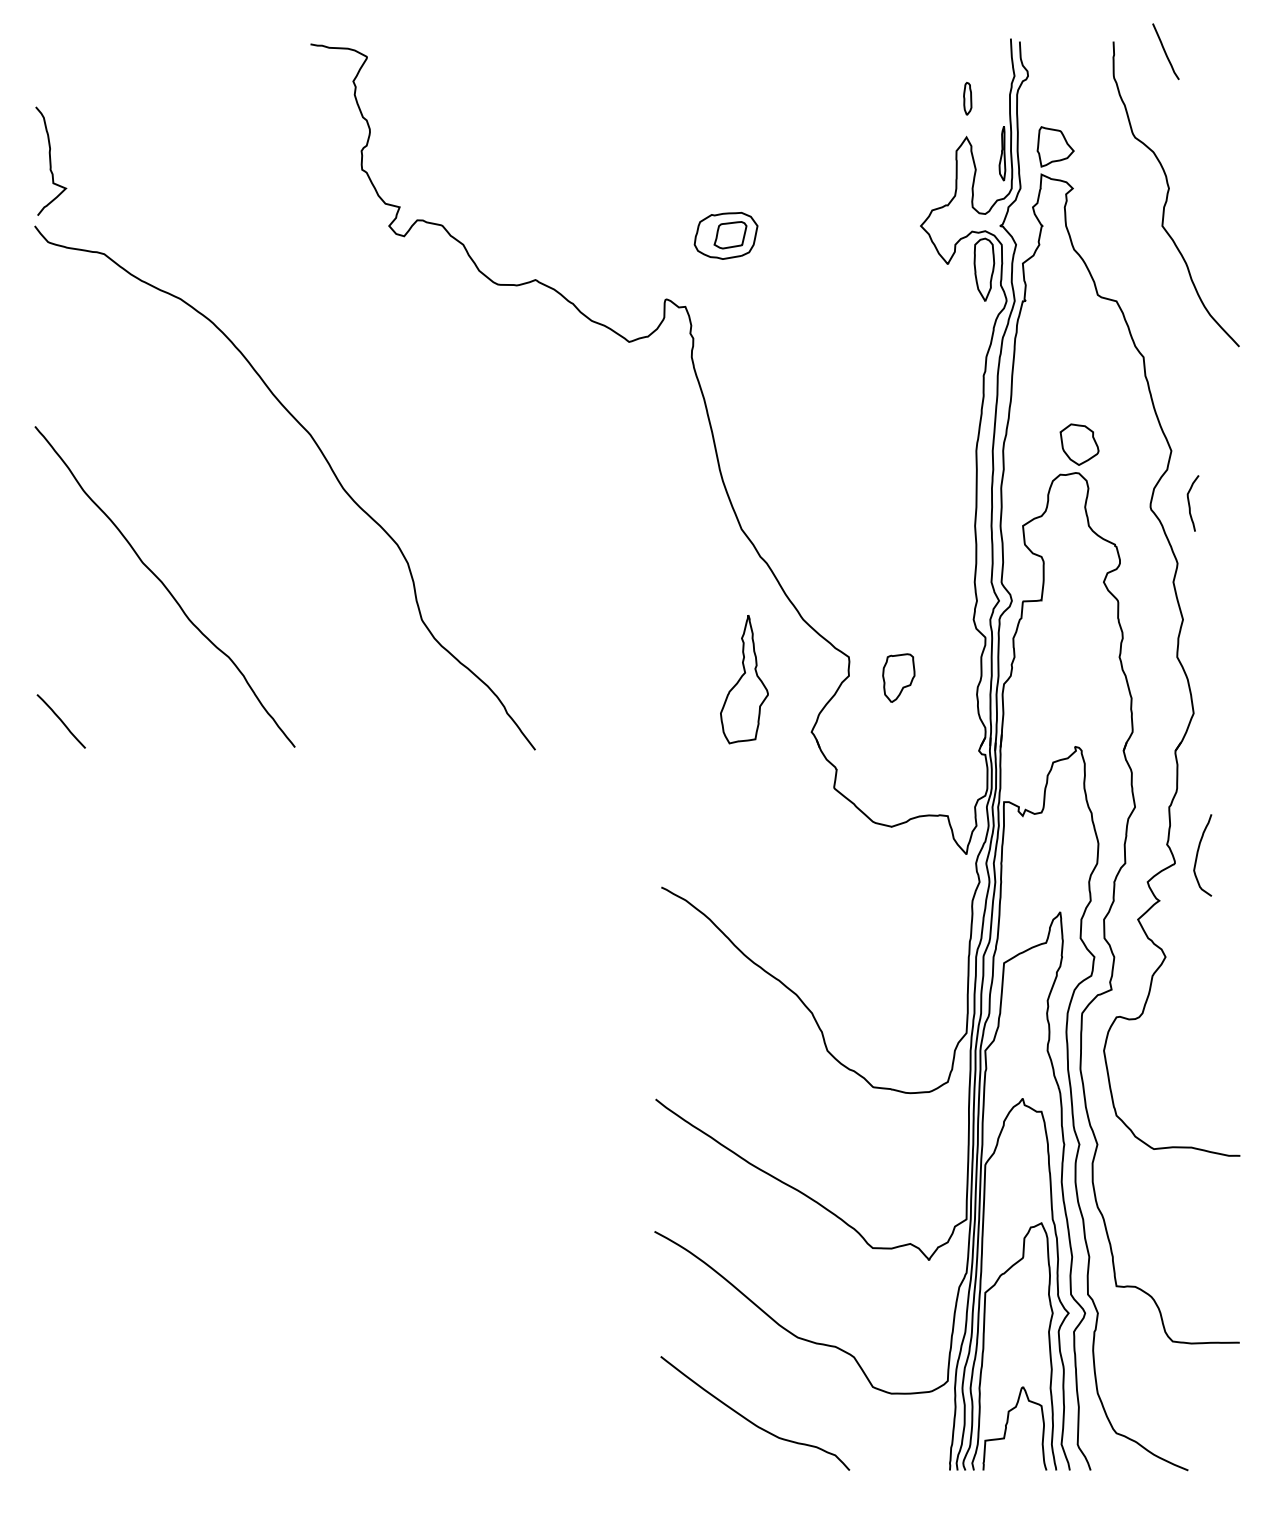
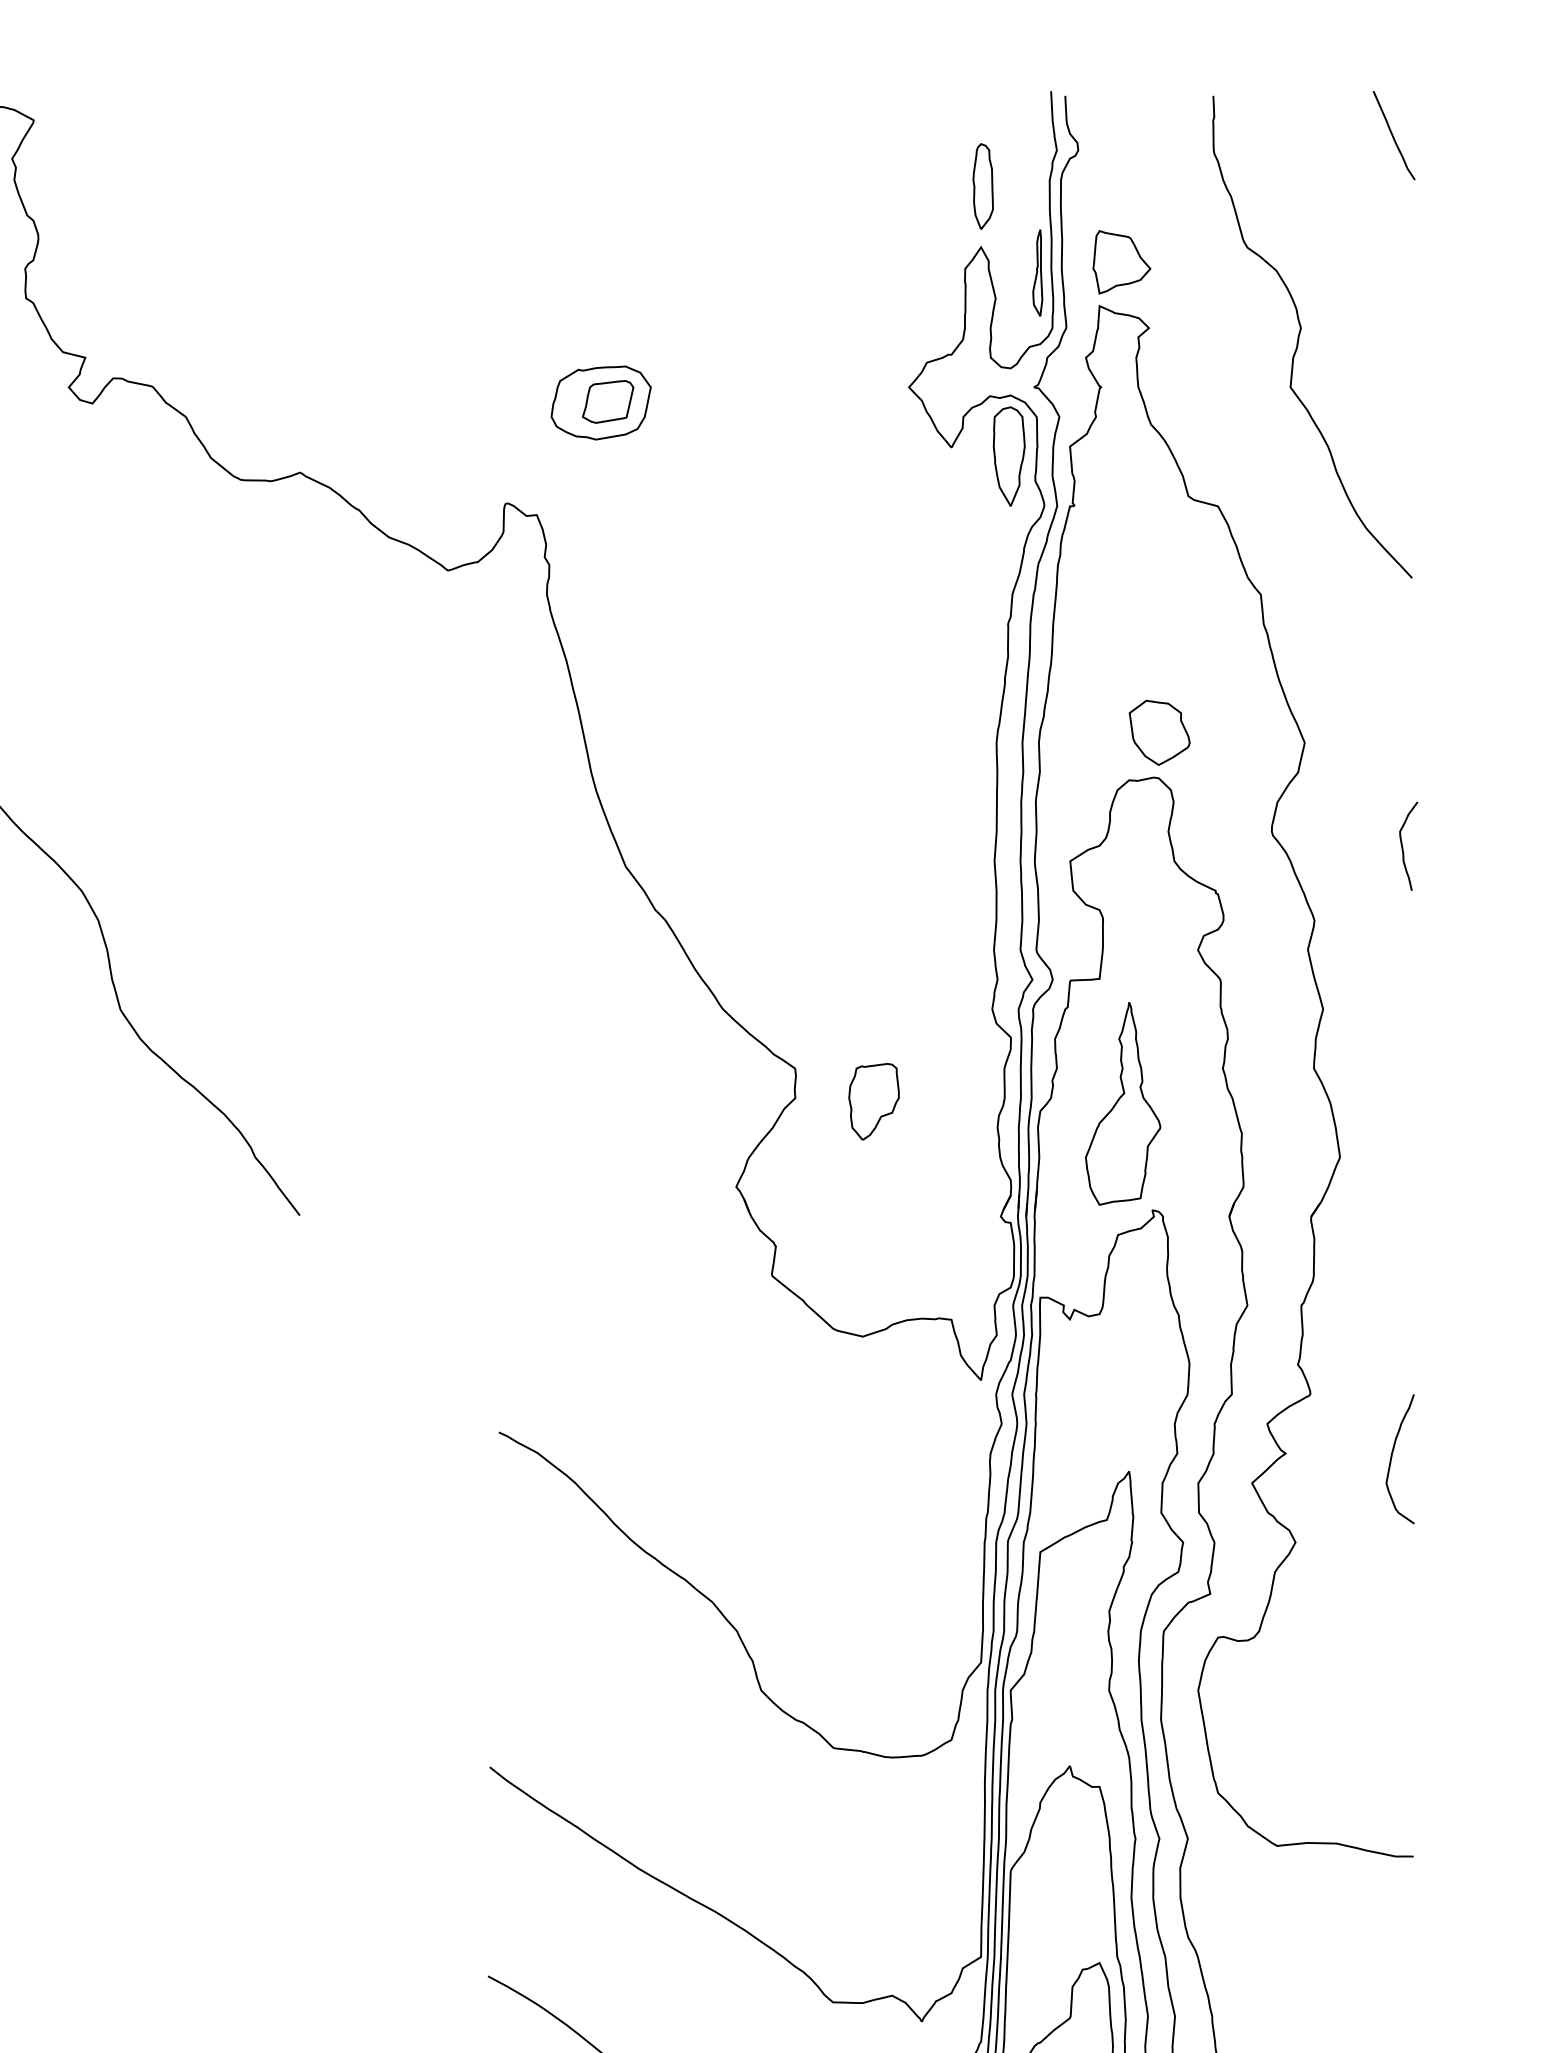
curve: (1165, 51) -> (1393, 135), moved
part: (967, 98) -> (982, 185), size x1.67
curve: (1190, 504) -> (1404, 847), moved
part: (744, 679) -> (1123, 1103), moved
curve: (1198, 854) -> (1393, 1457), moved

